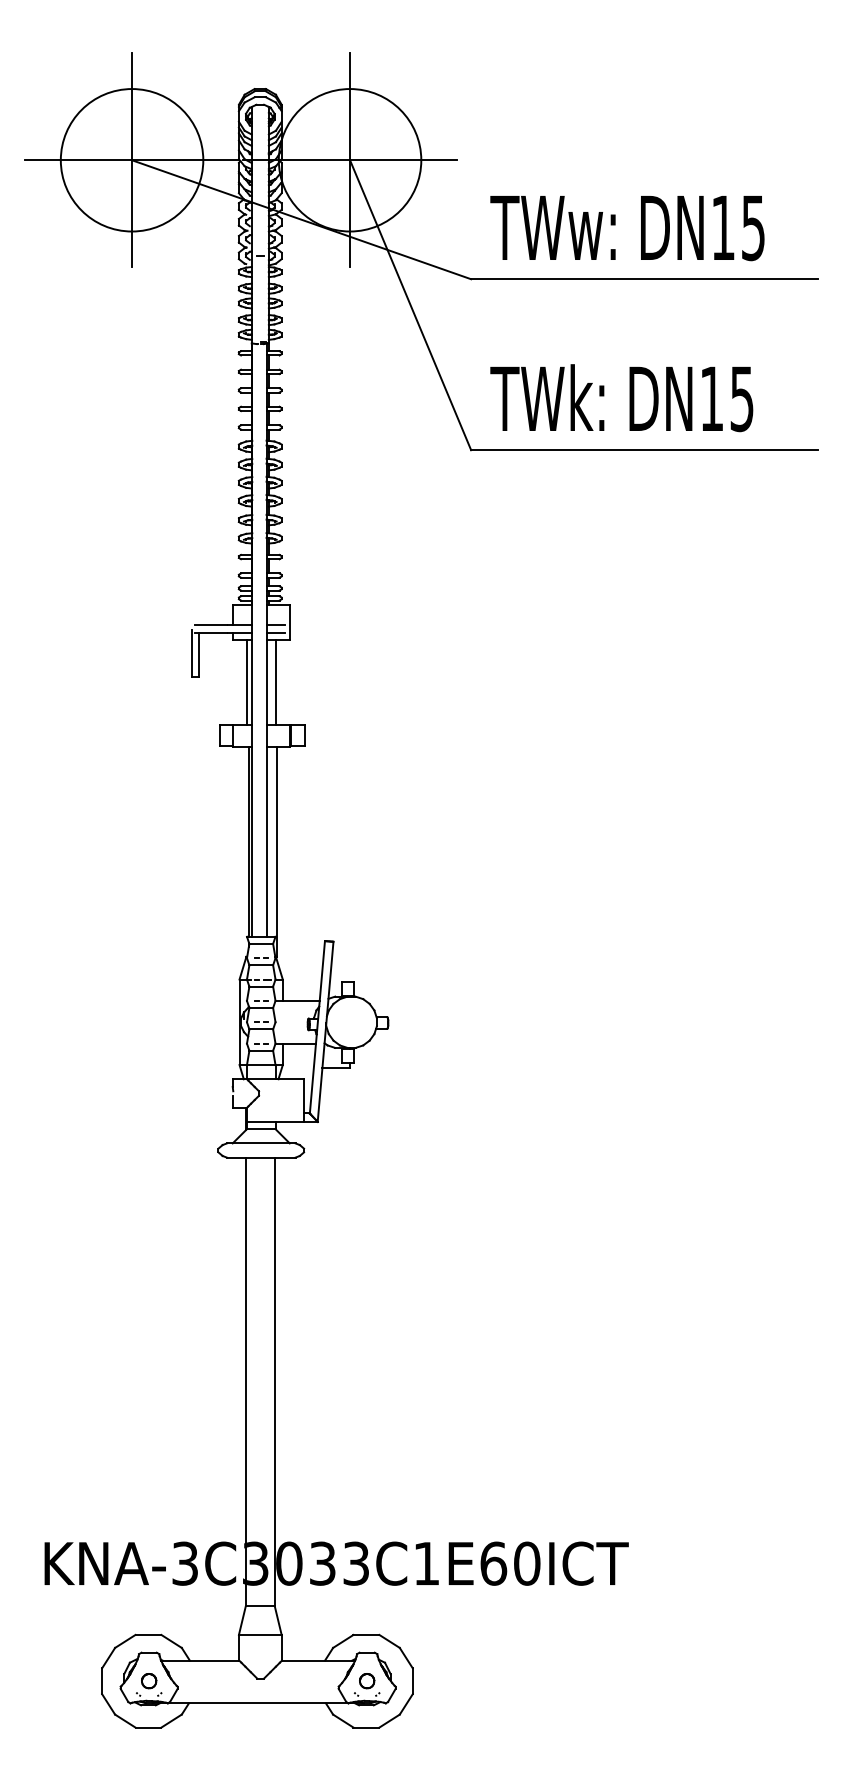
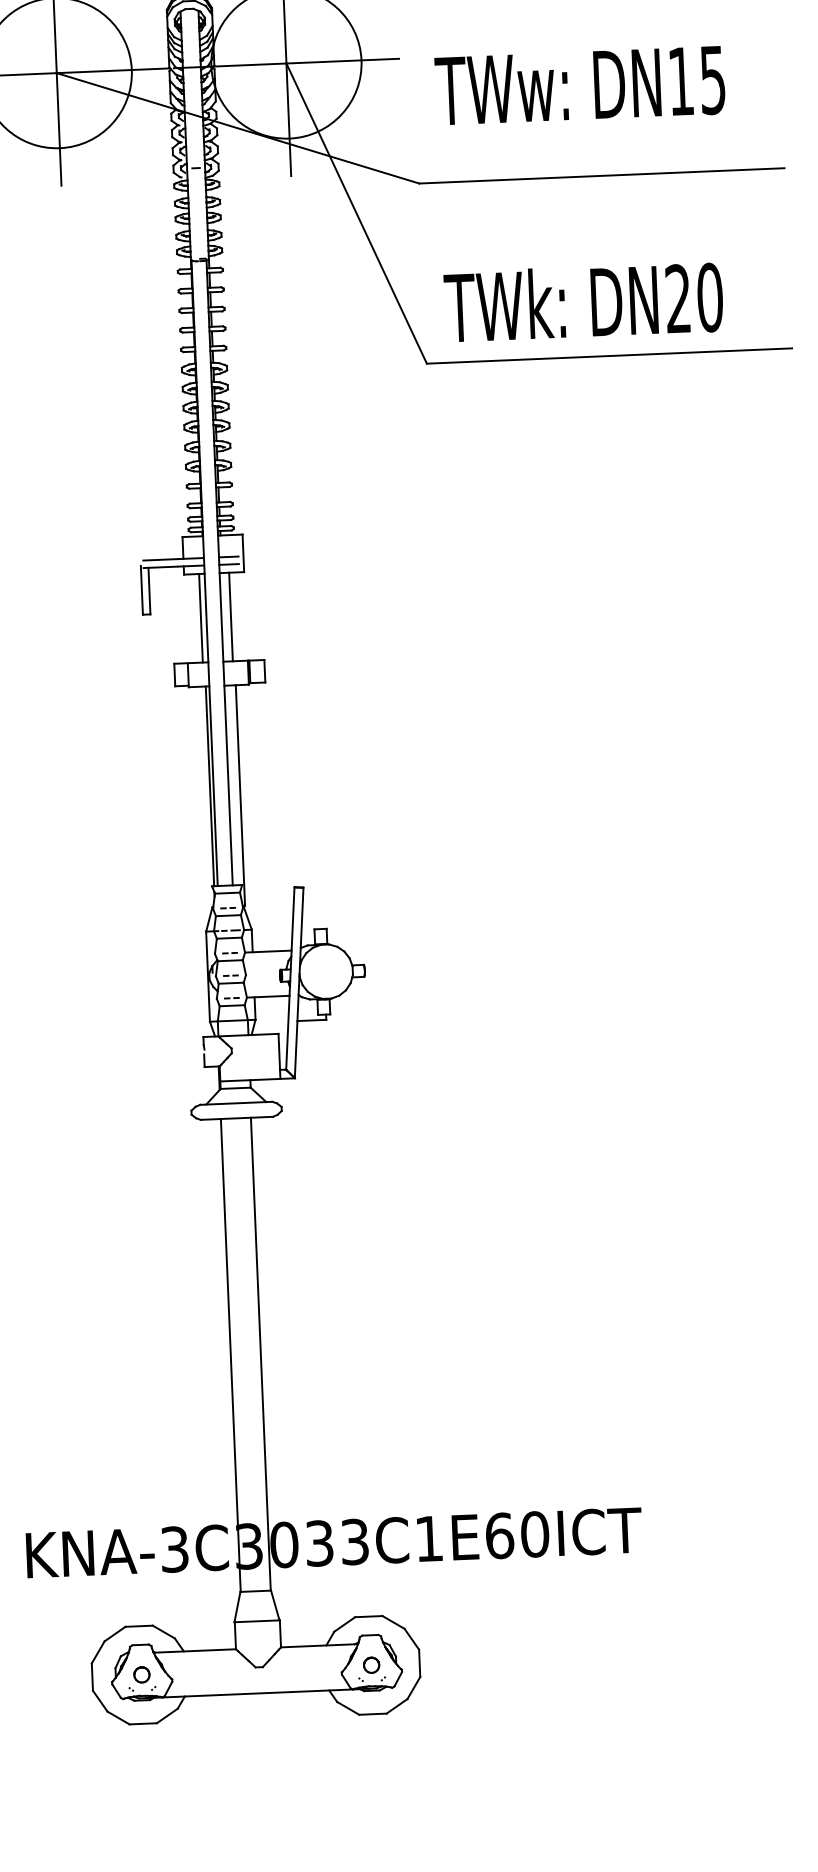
text: (627, 228) -> (580, 86), moved
text: (727, 398) -> (694, 297), DN15 -> DN20

